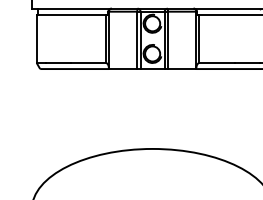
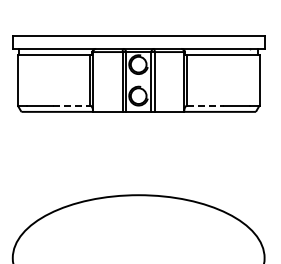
line: (89, 62) -> (72, 105), solid -> dashed
line: (217, 62) -> (206, 105), solid -> dashed

